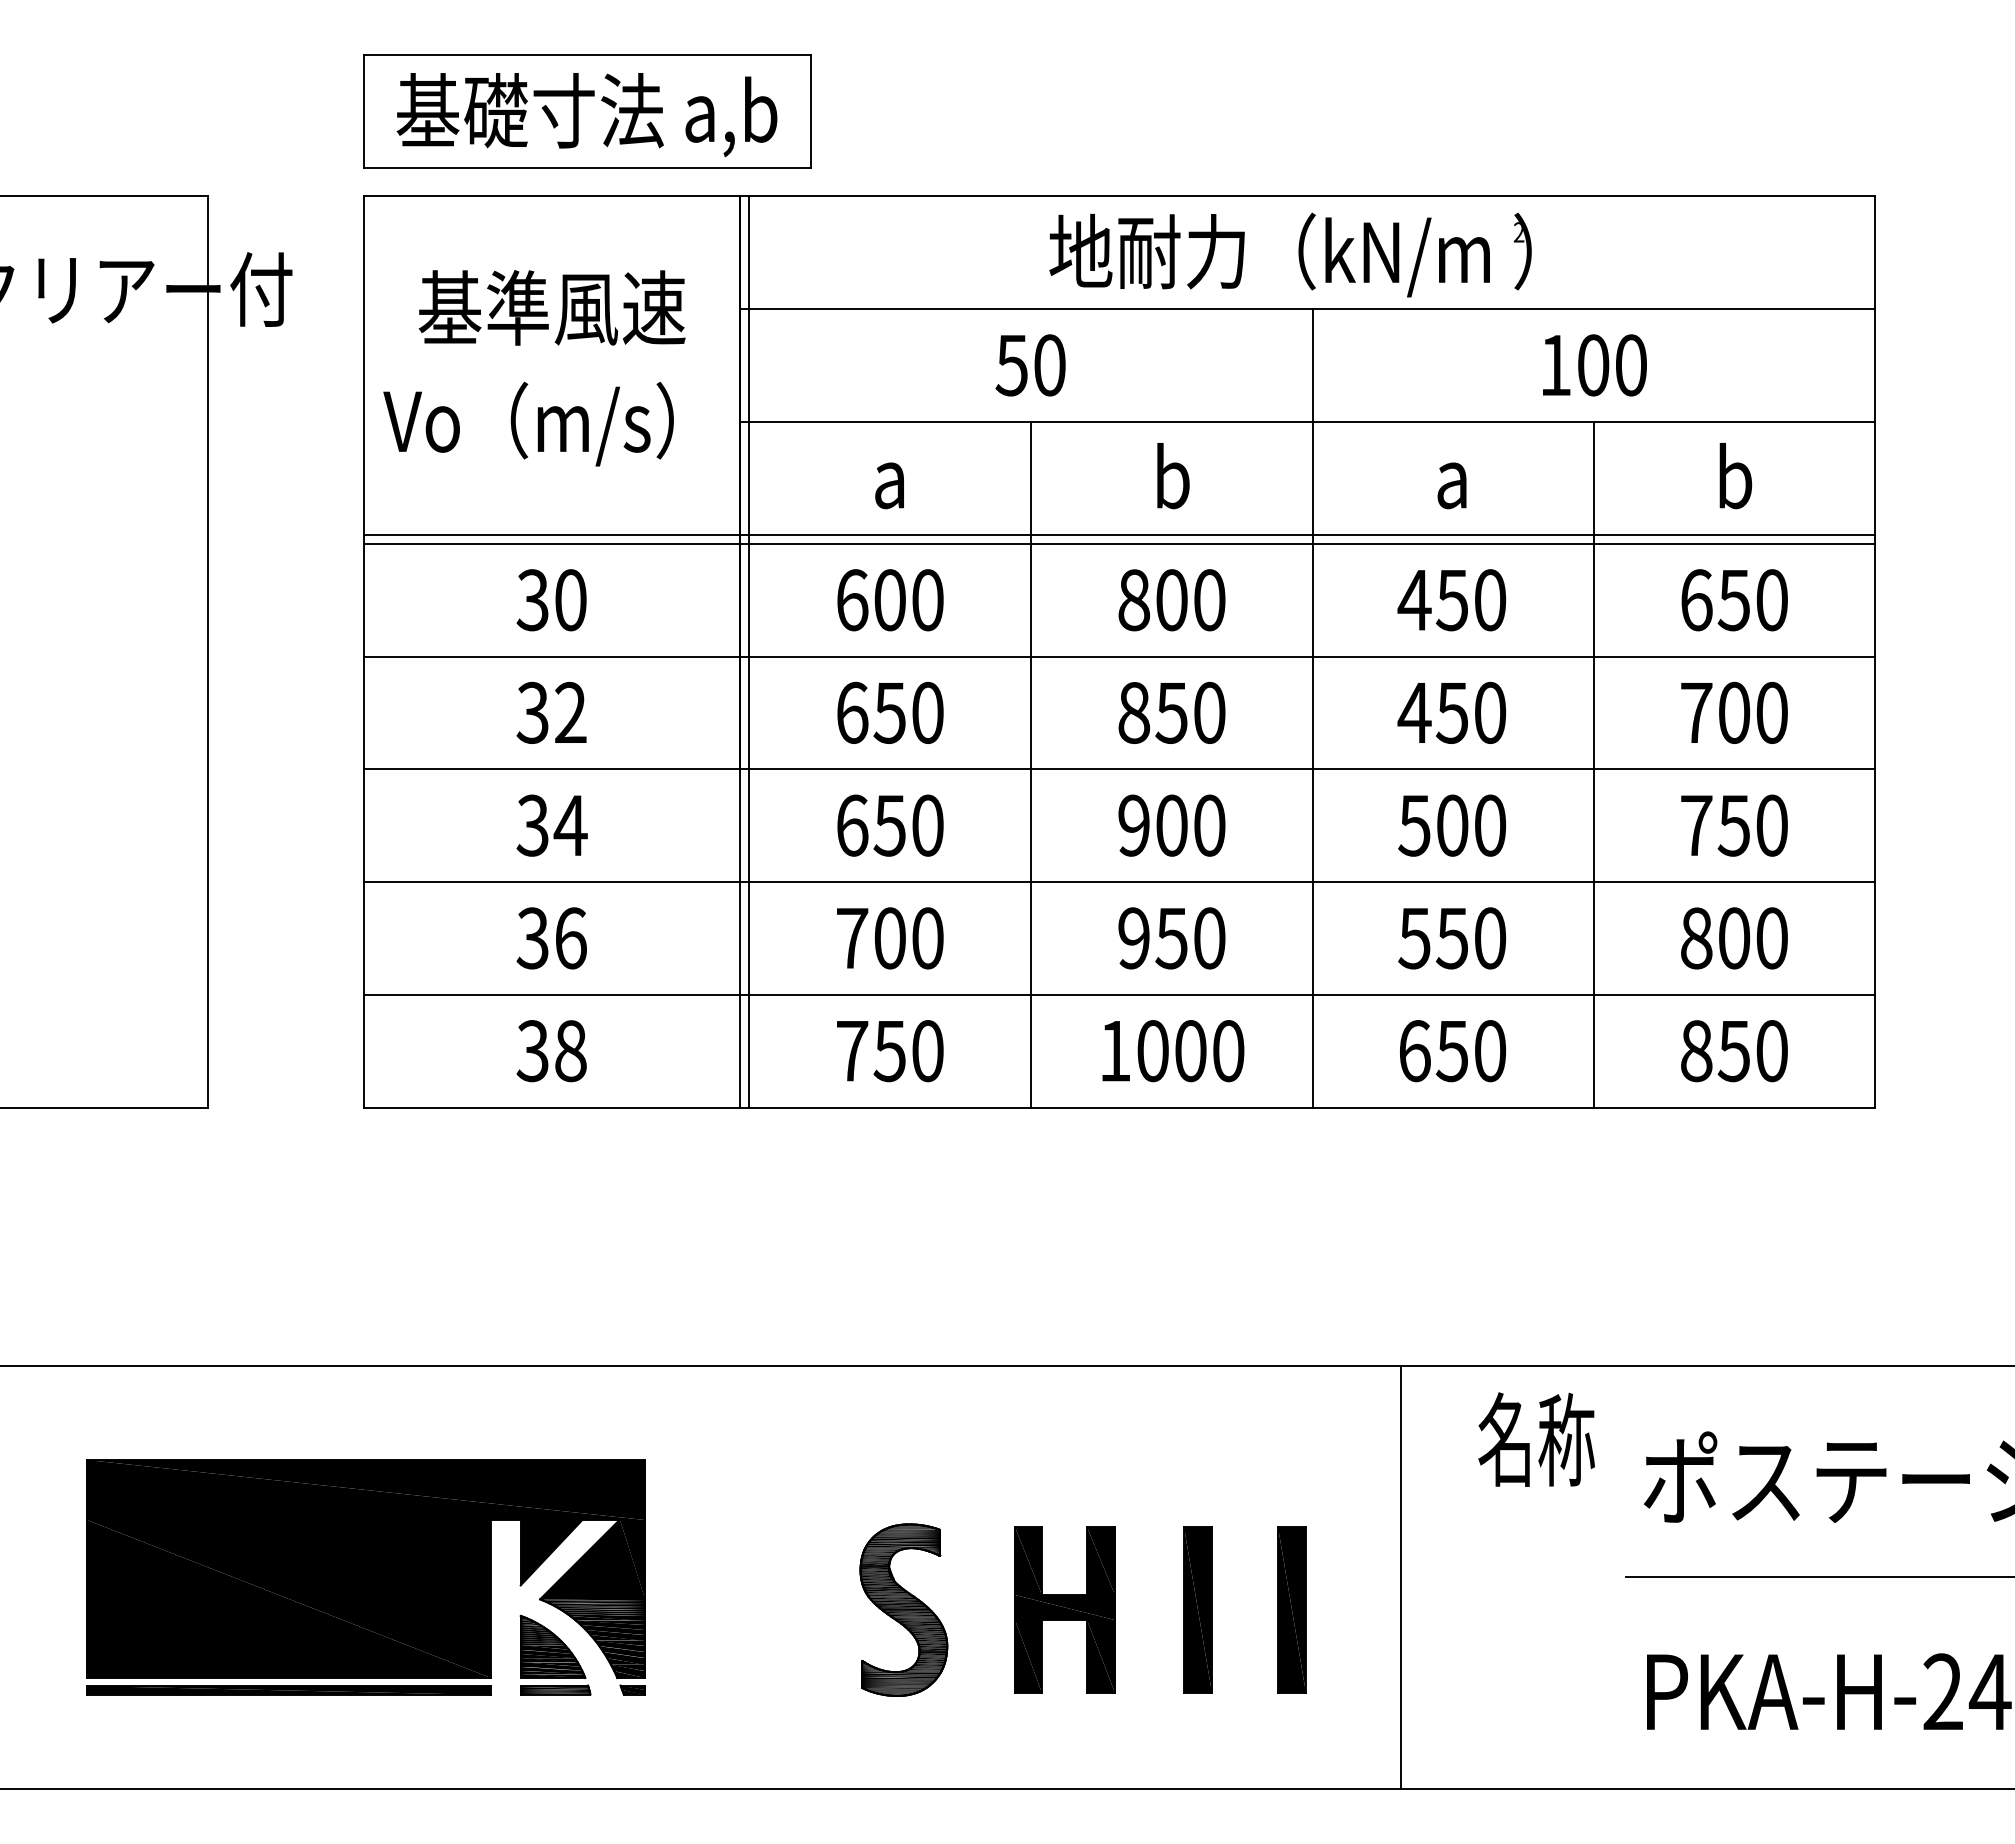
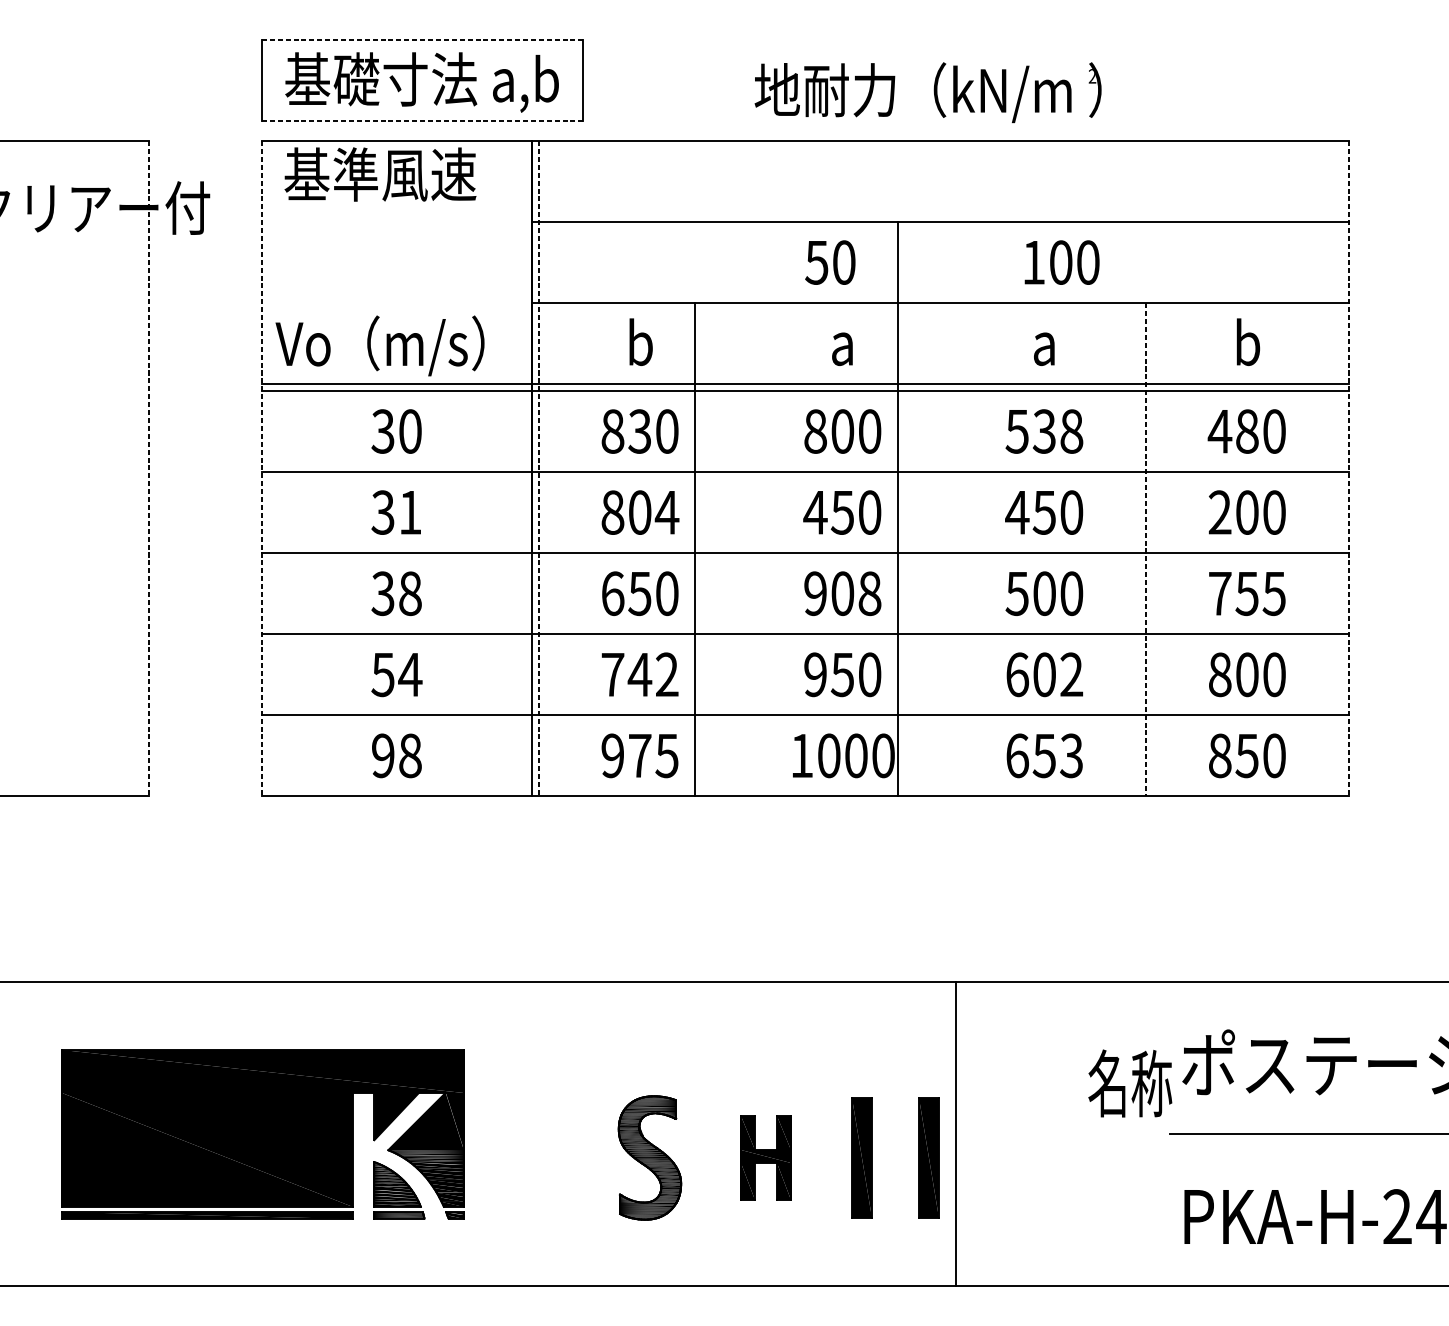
line: (587, 55) -> (422, 39), solid -> dashed
line: (587, 168) -> (422, 121), solid -> dashed
text: (1290, 254) -> (928, 92), moved
text: (551, 307) -> (379, 174), moved
text: (1030, 365) -> (830, 262), moved
text: (1594, 365) -> (1061, 262), moved
text: (528, 423) -> (379, 345), moved
text: (891, 476) -> (641, 342), a -> b
text: (1173, 476) -> (843, 342), b -> a
text: (870, 600) -> (625, 431), 600 -> 830
text: (1451, 600) -> (1043, 431), 450 -> 538
text: (1714, 600) -> (1233, 431), 650 -> 480
line: (207, 651) -> (149, 468), solid -> dashed
line: (364, 651) -> (261, 468), solid -> dashed
line: (749, 651) -> (538, 468), solid -> dashed
line: (1875, 651) -> (1348, 468), solid -> dashed
line: (1313, 708) -> (898, 509), moved
text: (570, 711) -> (410, 511), 32 -> 31
text: (1696, 711) -> (1220, 511), 700 -> 200
text: (890, 712) -> (640, 512), 650 -> 804
text: (1133, 712) -> (815, 512), 850 -> 450
line: (1031, 764) -> (695, 549), moved
line: (1593, 764) -> (1146, 549), solid -> dashed
text: (570, 825) -> (410, 593), 34 -> 38
text: (1209, 825) -> (869, 593), 900 -> 908
text: (1771, 825) -> (1274, 593), 750 -> 755
text: (551, 938) -> (396, 674), 36 -> 54
text: (907, 938) -> (652, 674), 700 -> 742
text: (1452, 938) -> (1044, 674), 550 -> 602
text: (532, 1051) -> (382, 756), 38 -> 98
text: (889, 1051) -> (639, 756), 750 -> 975
text: (1489, 1051) -> (1071, 756), 650 -> 653
text: (1536, 1439) -> (1130, 1083), moved
line: (1400, 1576) -> (955, 1133), moved
part: (1064, 1609) -> (765, 1157), size x0.7

